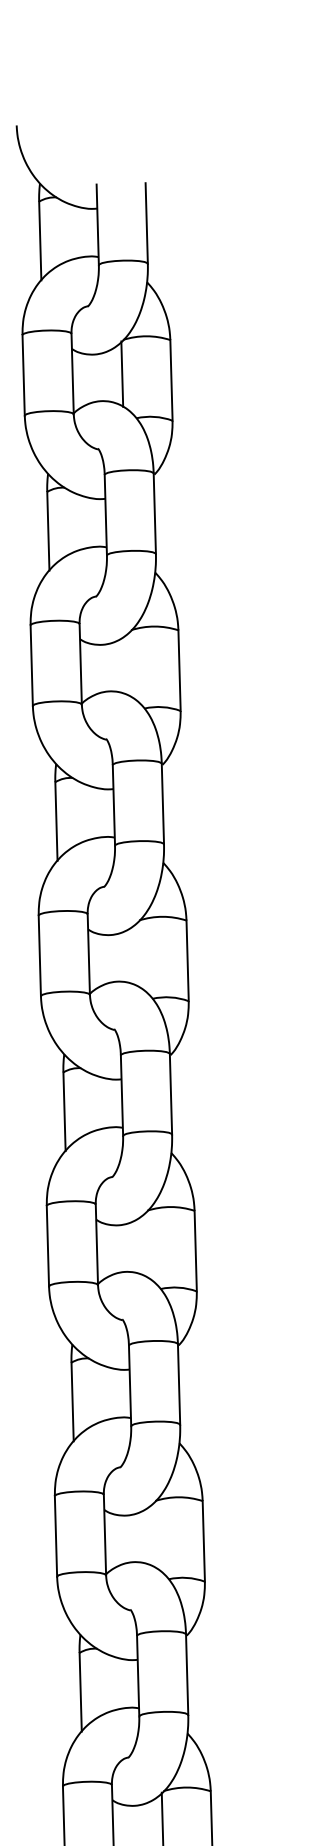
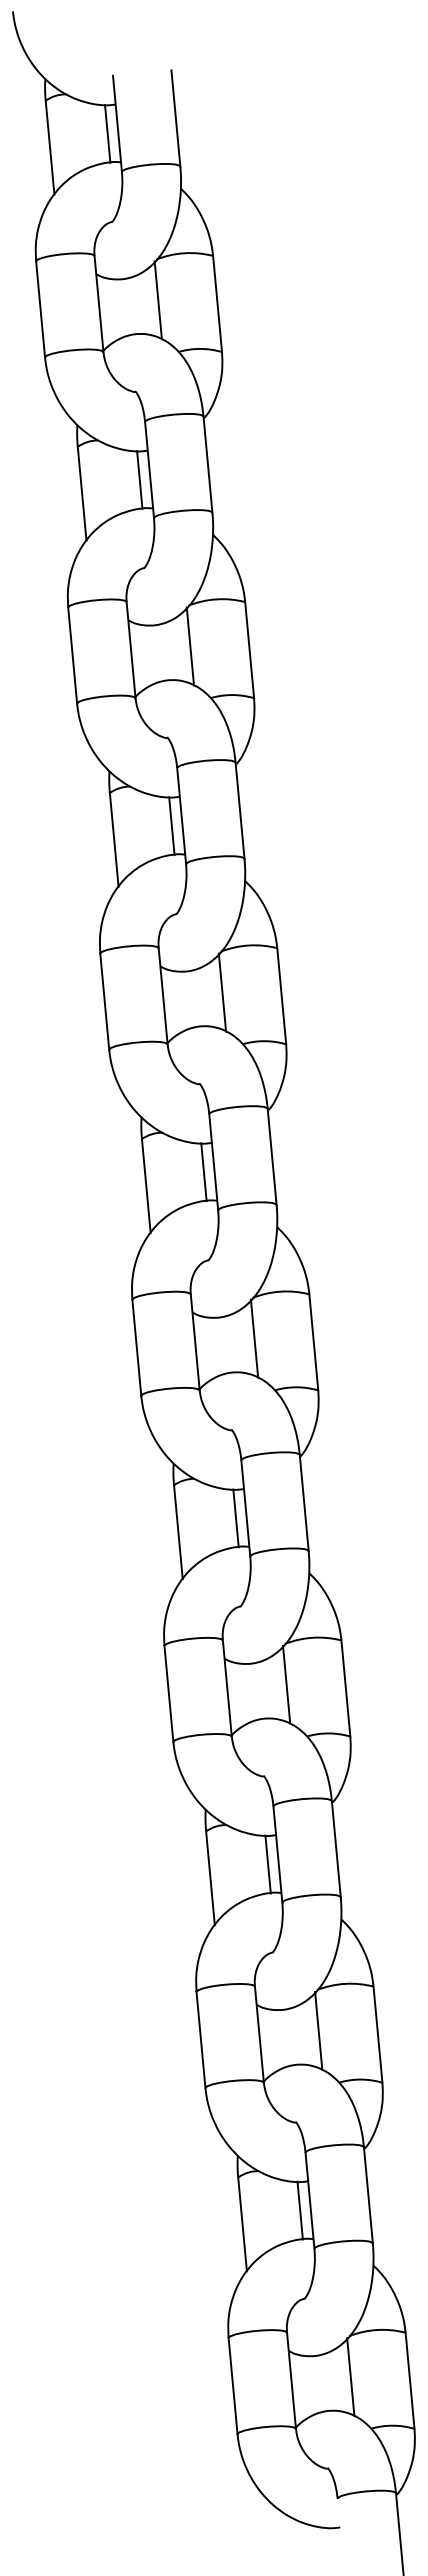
line: (88, 232) -> (107, 133), added
line: (96, 522) -> (139, 479), added
line: (130, 664) -> (190, 646), added
line: (104, 813) -> (171, 826), added
line: (138, 954) -> (222, 992), added
line: (112, 1103) -> (203, 1172), added
line: (146, 1244) -> (254, 1338), added
line: (120, 1393) -> (235, 1518), added
line: (154, 1534) -> (286, 1684), added
line: (128, 1683) -> (267, 1864), added

